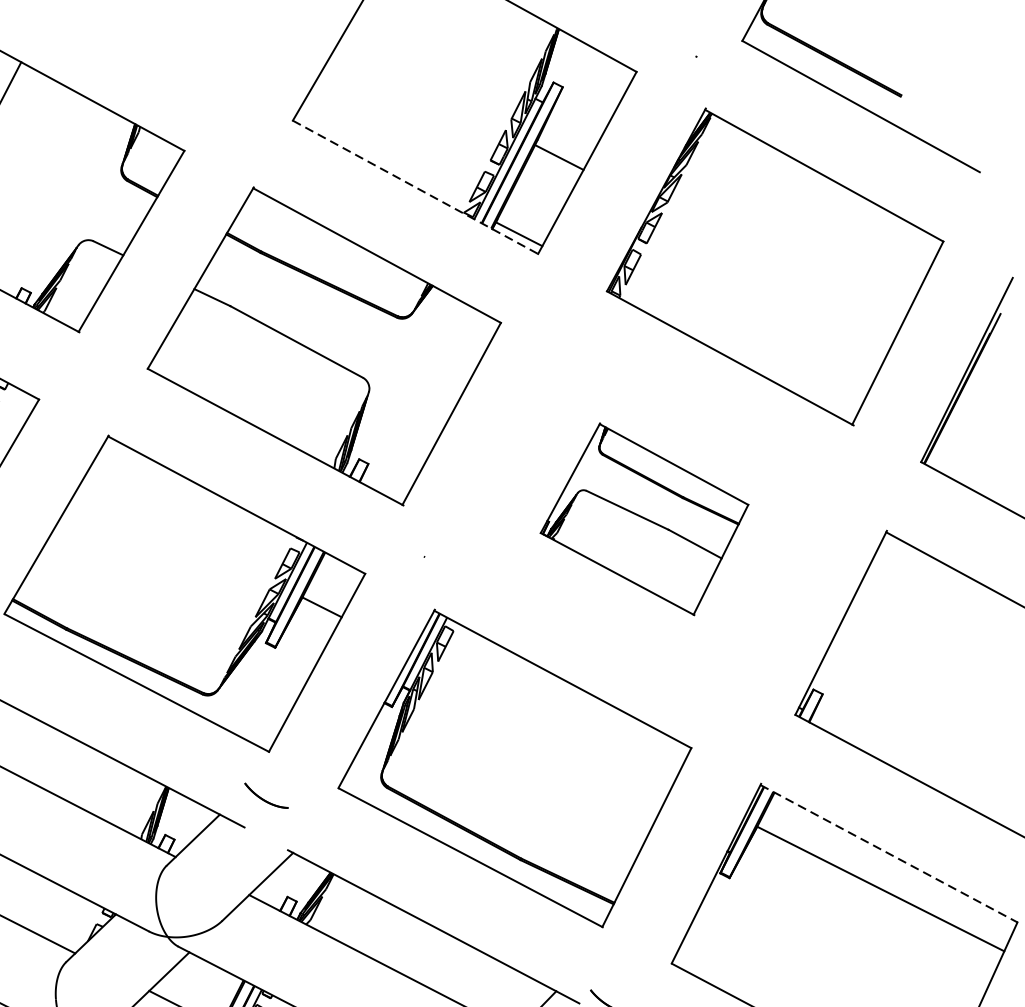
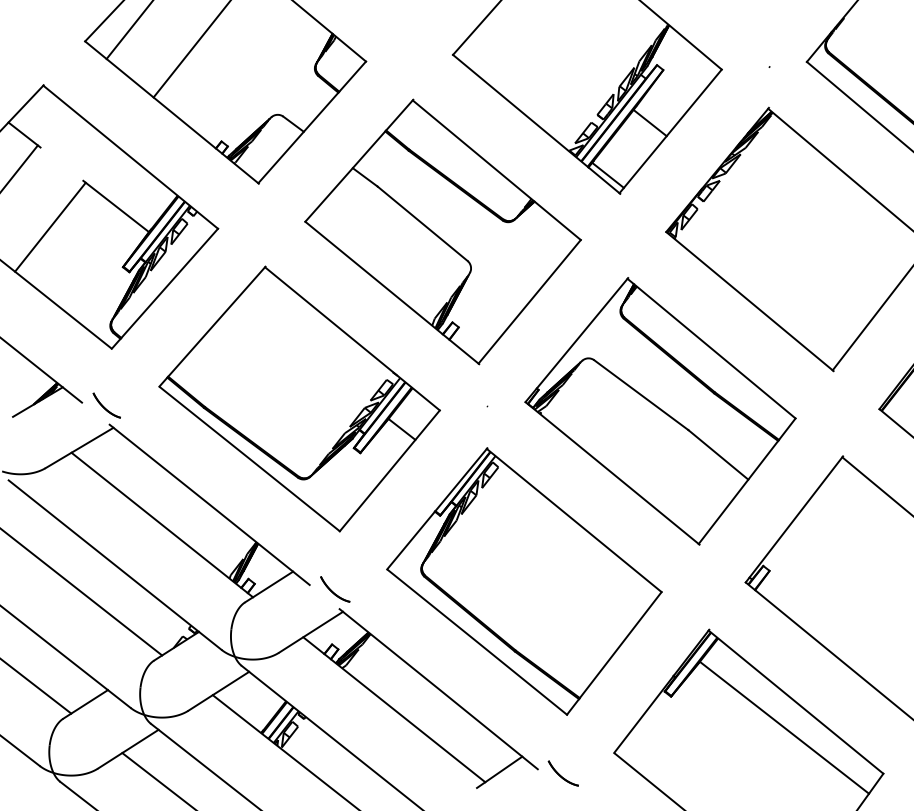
line: (415, 187) -> (536, 124), dashed -> solid
part: (644, 519) -> (660, 411), size x1.67
part: (266, 795) -> (335, 589), moved
line: (889, 854) -> (796, 702), dashed -> solid

